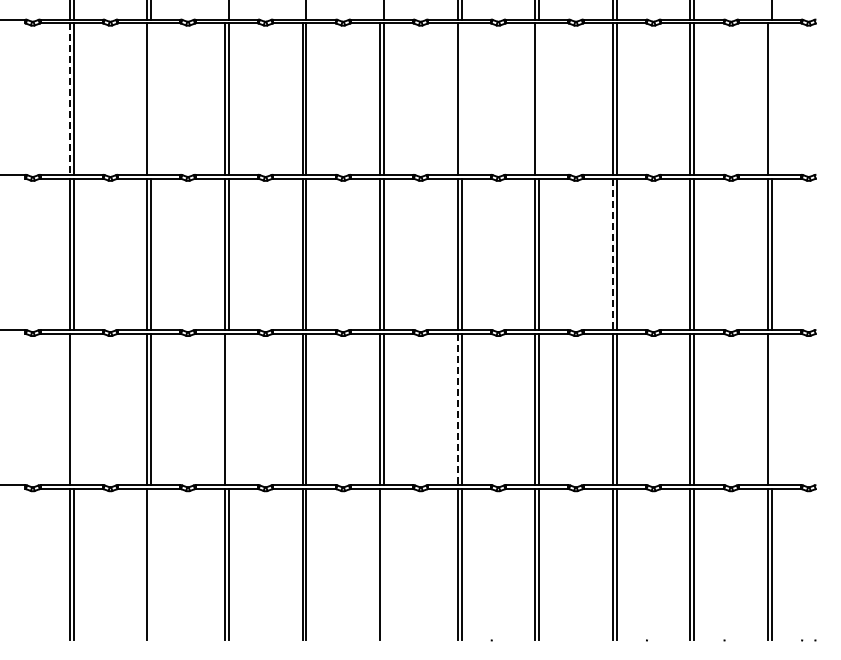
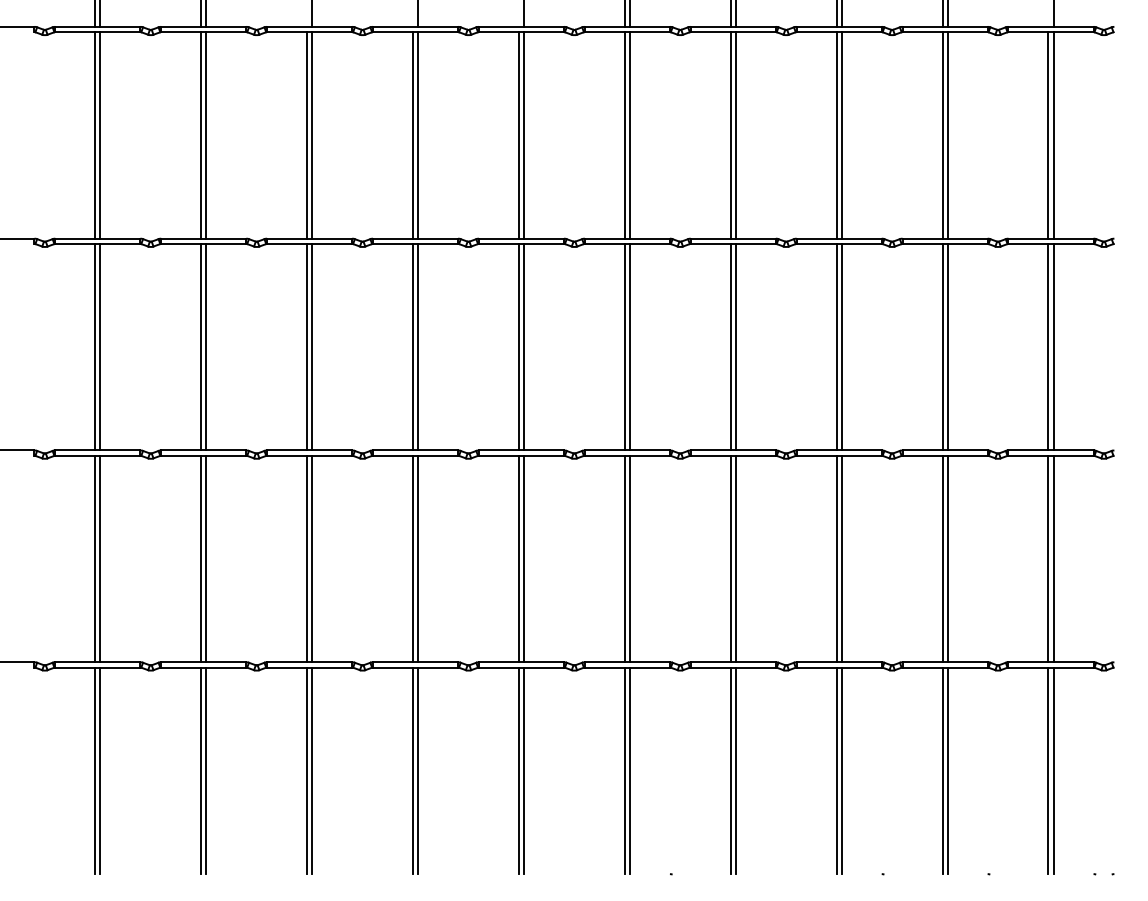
line: (151, 98) -> (206, 134), added
line: (461, 98) -> (629, 134), added
line: (539, 98) -> (736, 134), added
line: (771, 98) -> (1053, 134), added
line: (69, 99) -> (94, 135), dashed -> solid
line: (612, 254) -> (836, 347), dashed -> solid
line: (73, 409) -> (100, 559), added
line: (228, 409) -> (311, 559), added
line: (457, 409) -> (624, 559), dashed -> solid
line: (771, 409) -> (1053, 559), added
line: (151, 564) -> (206, 770), added
line: (383, 564) -> (523, 770), added

